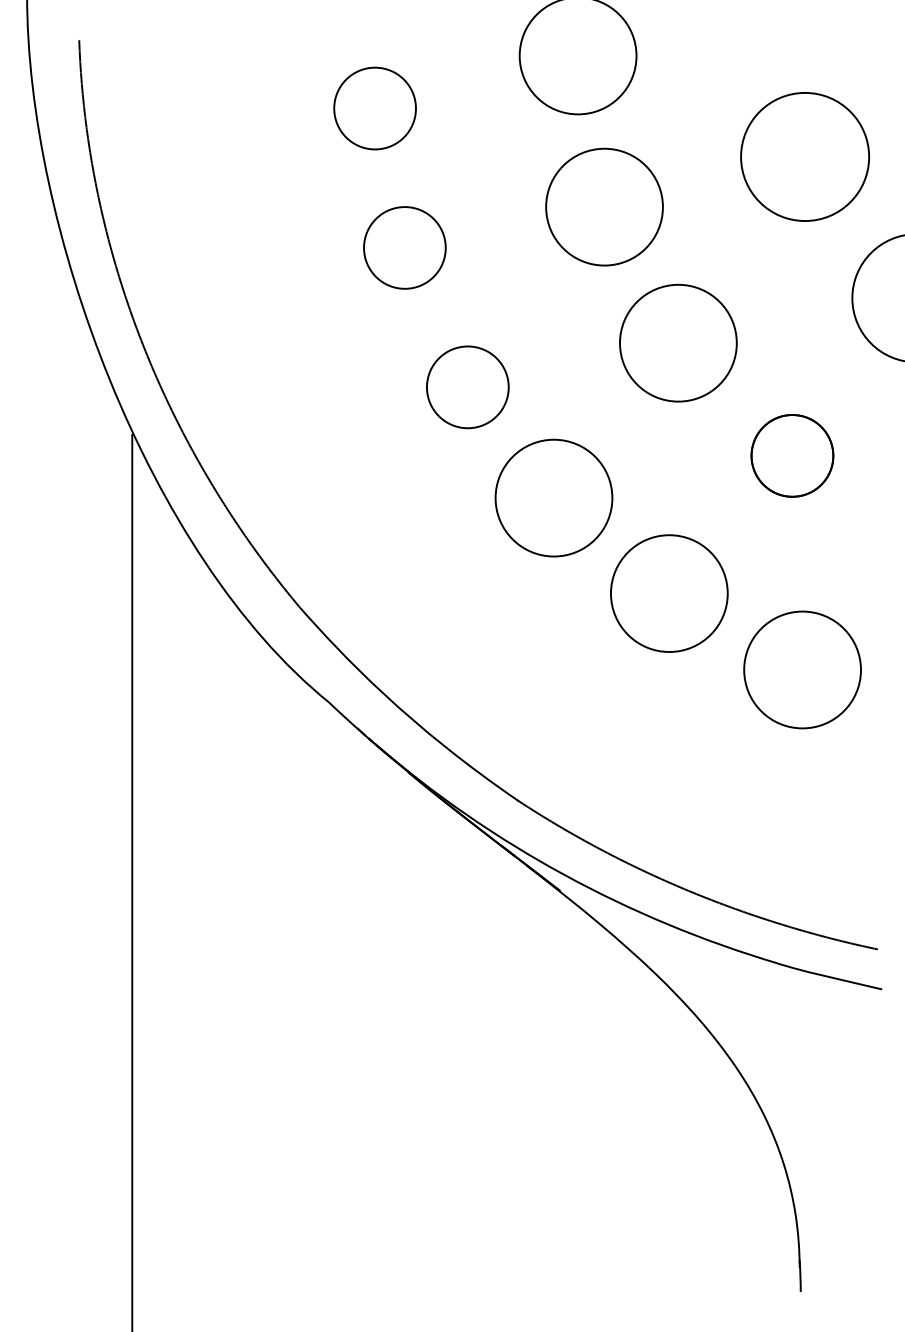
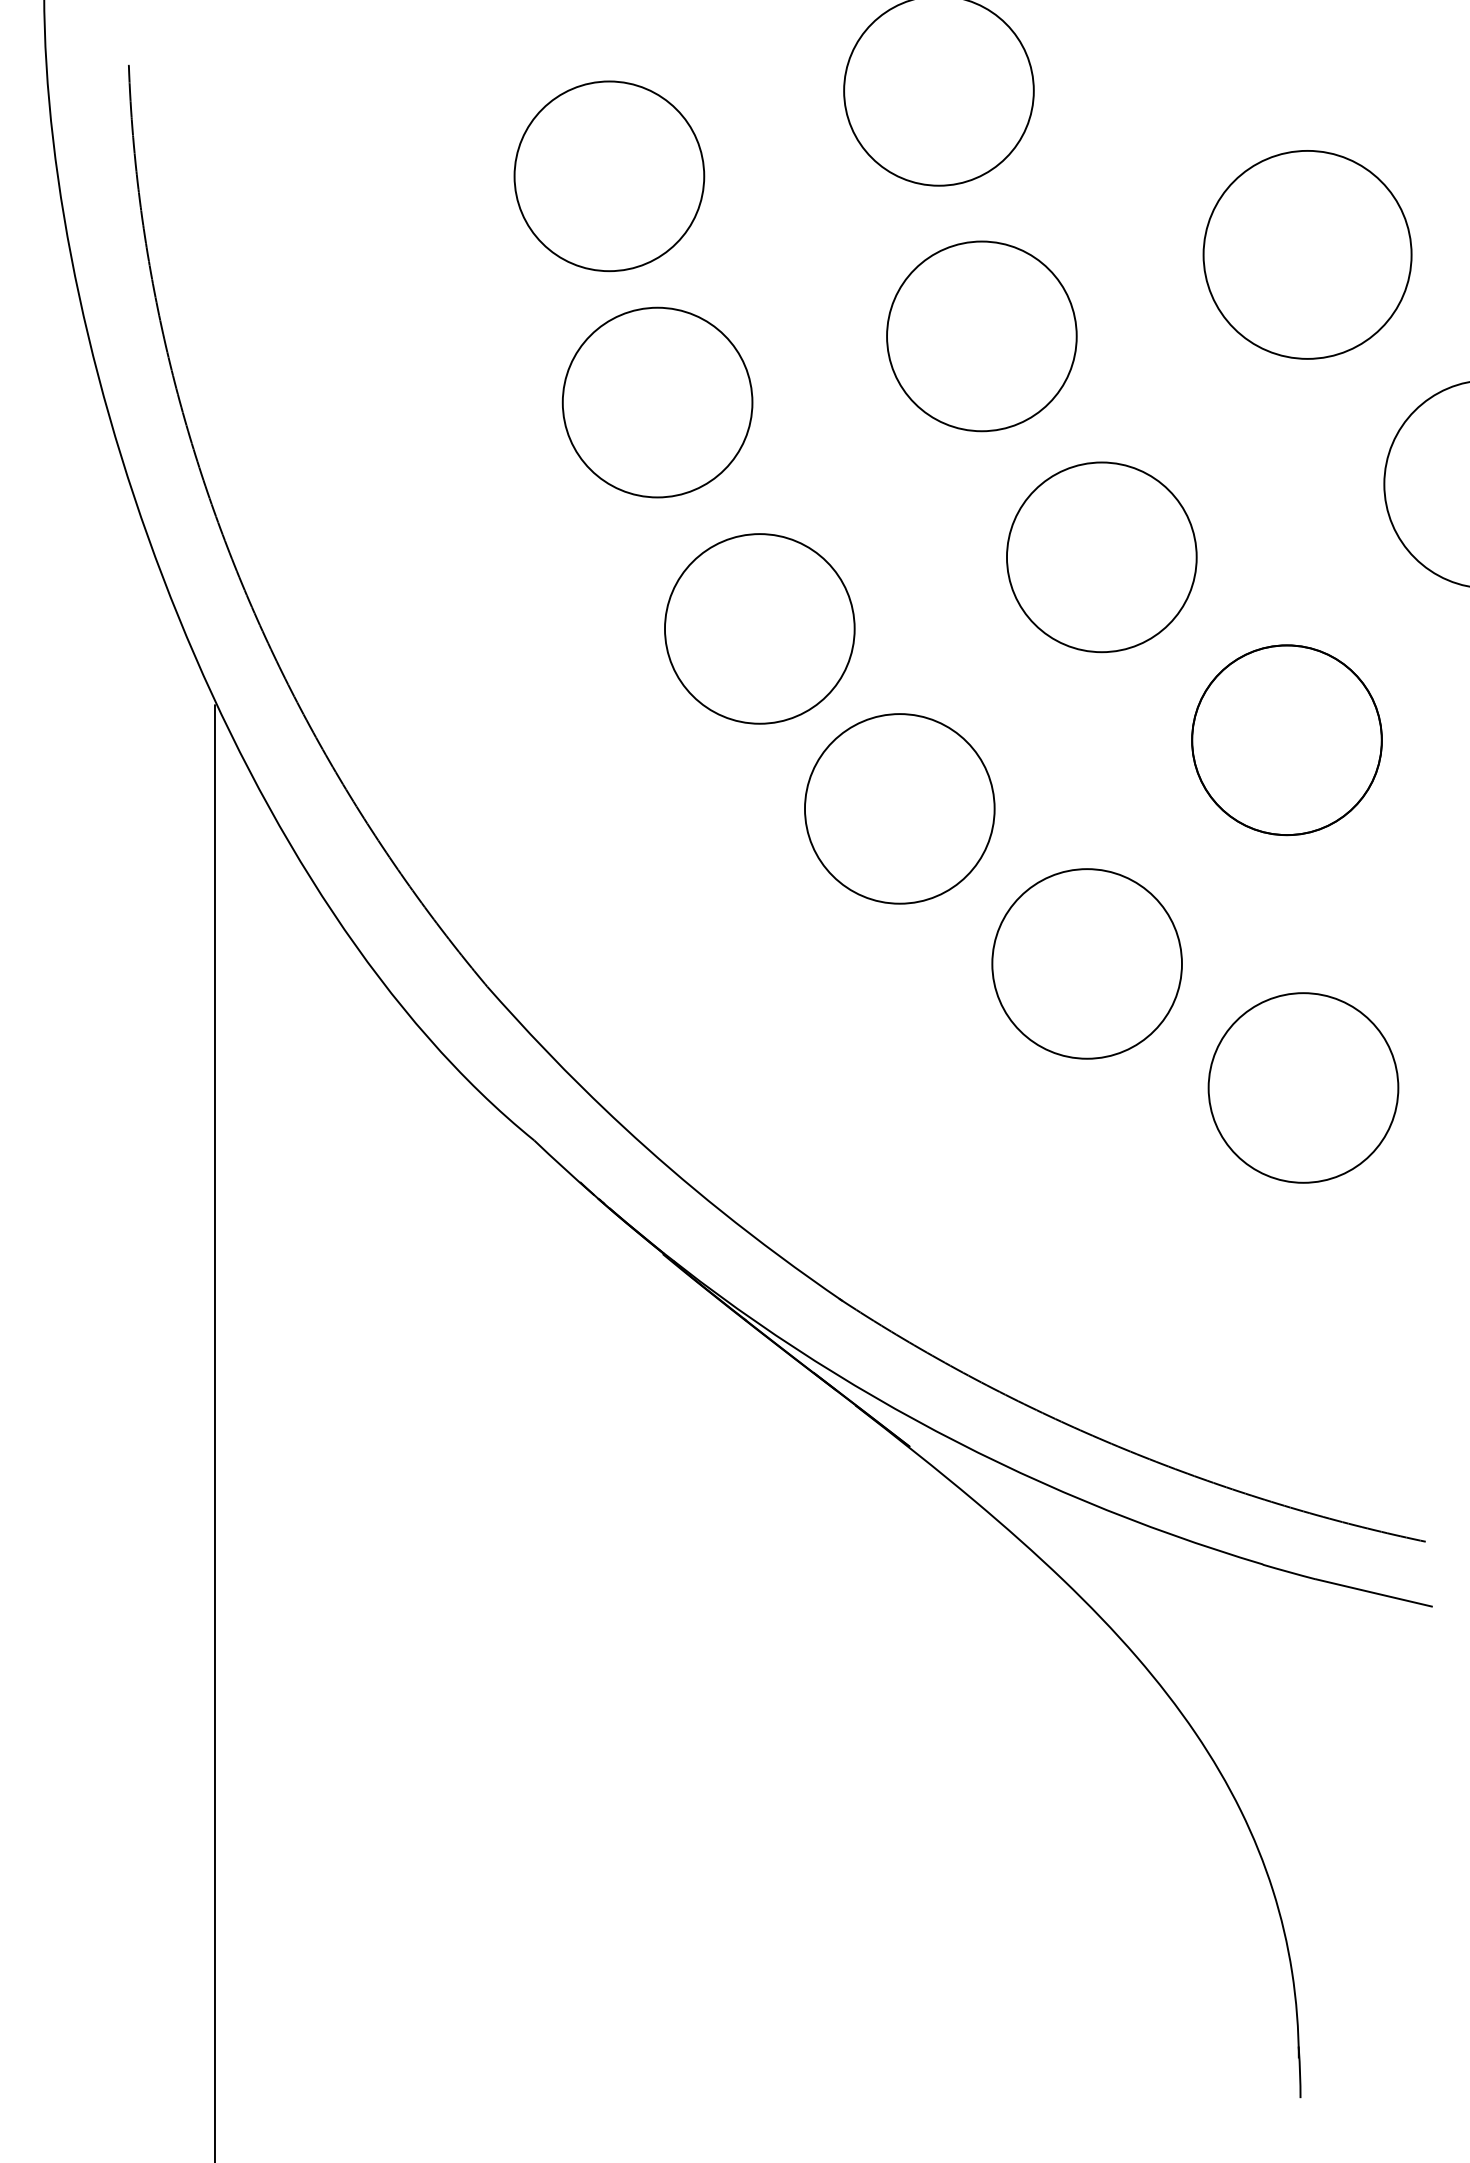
part: (374, 108) -> (608, 176), size x1.43
part: (404, 247) -> (657, 401), size x1.43
part: (467, 387) -> (759, 629), size x1.43
part: (792, 455) -> (1287, 739), size x1.43

